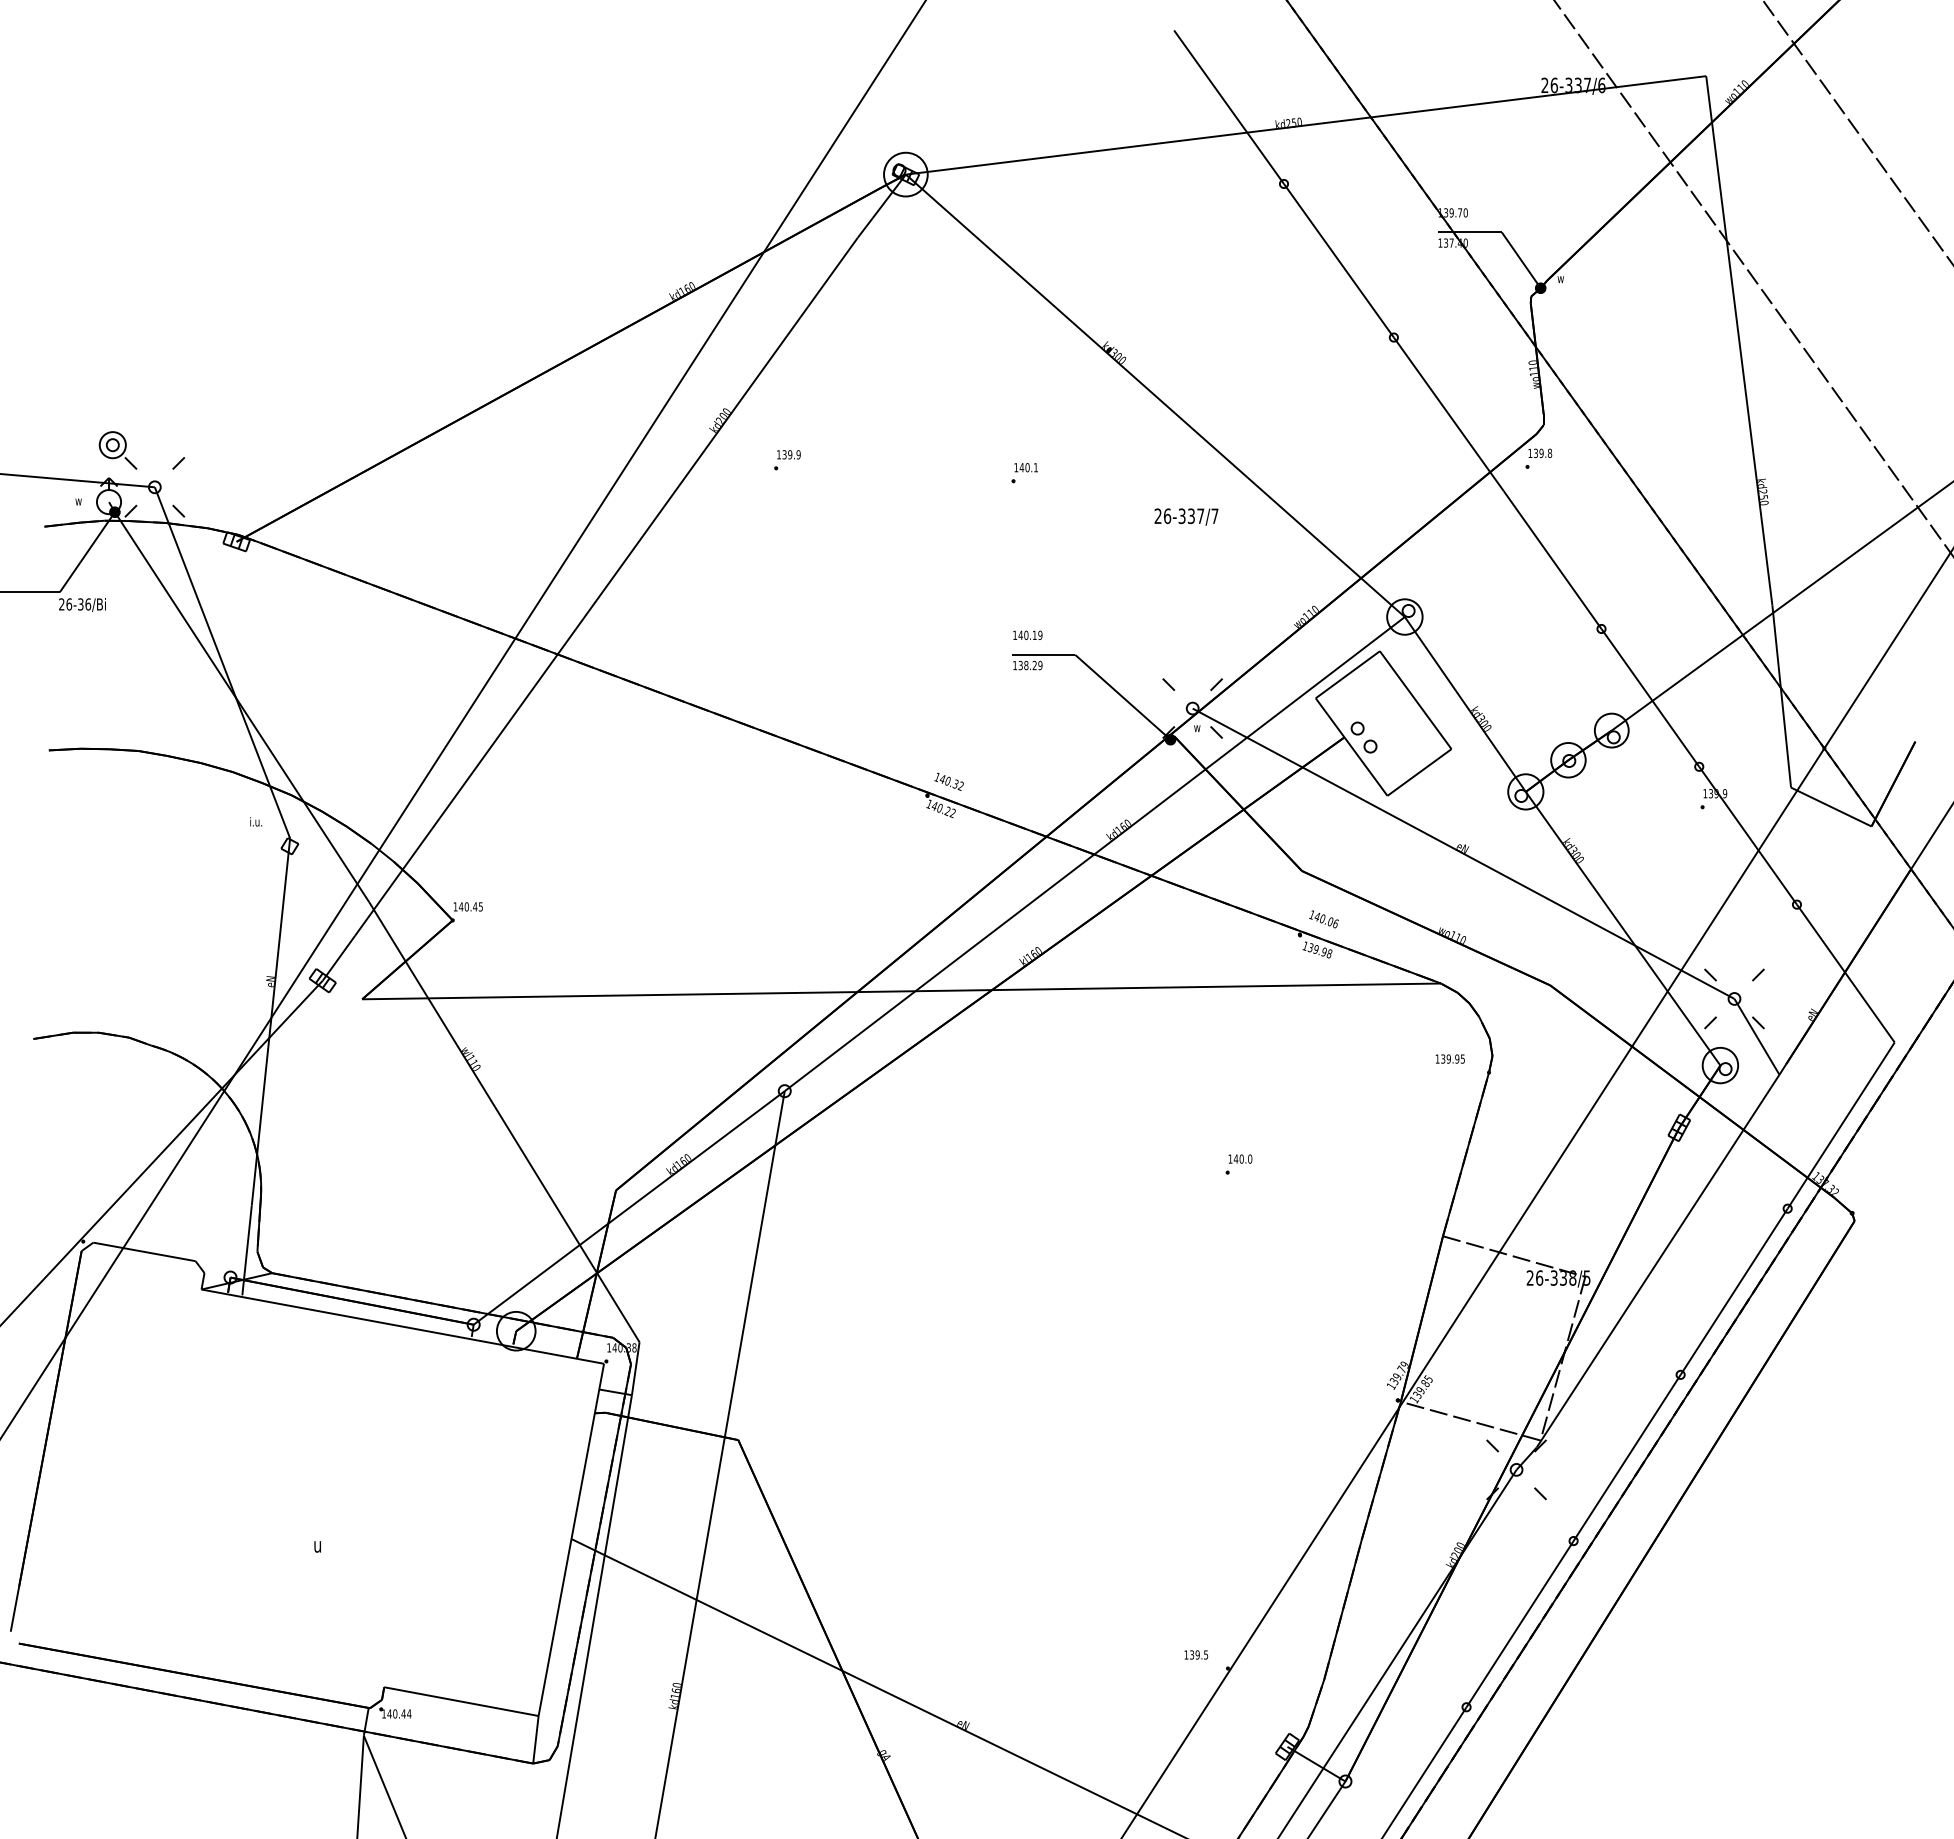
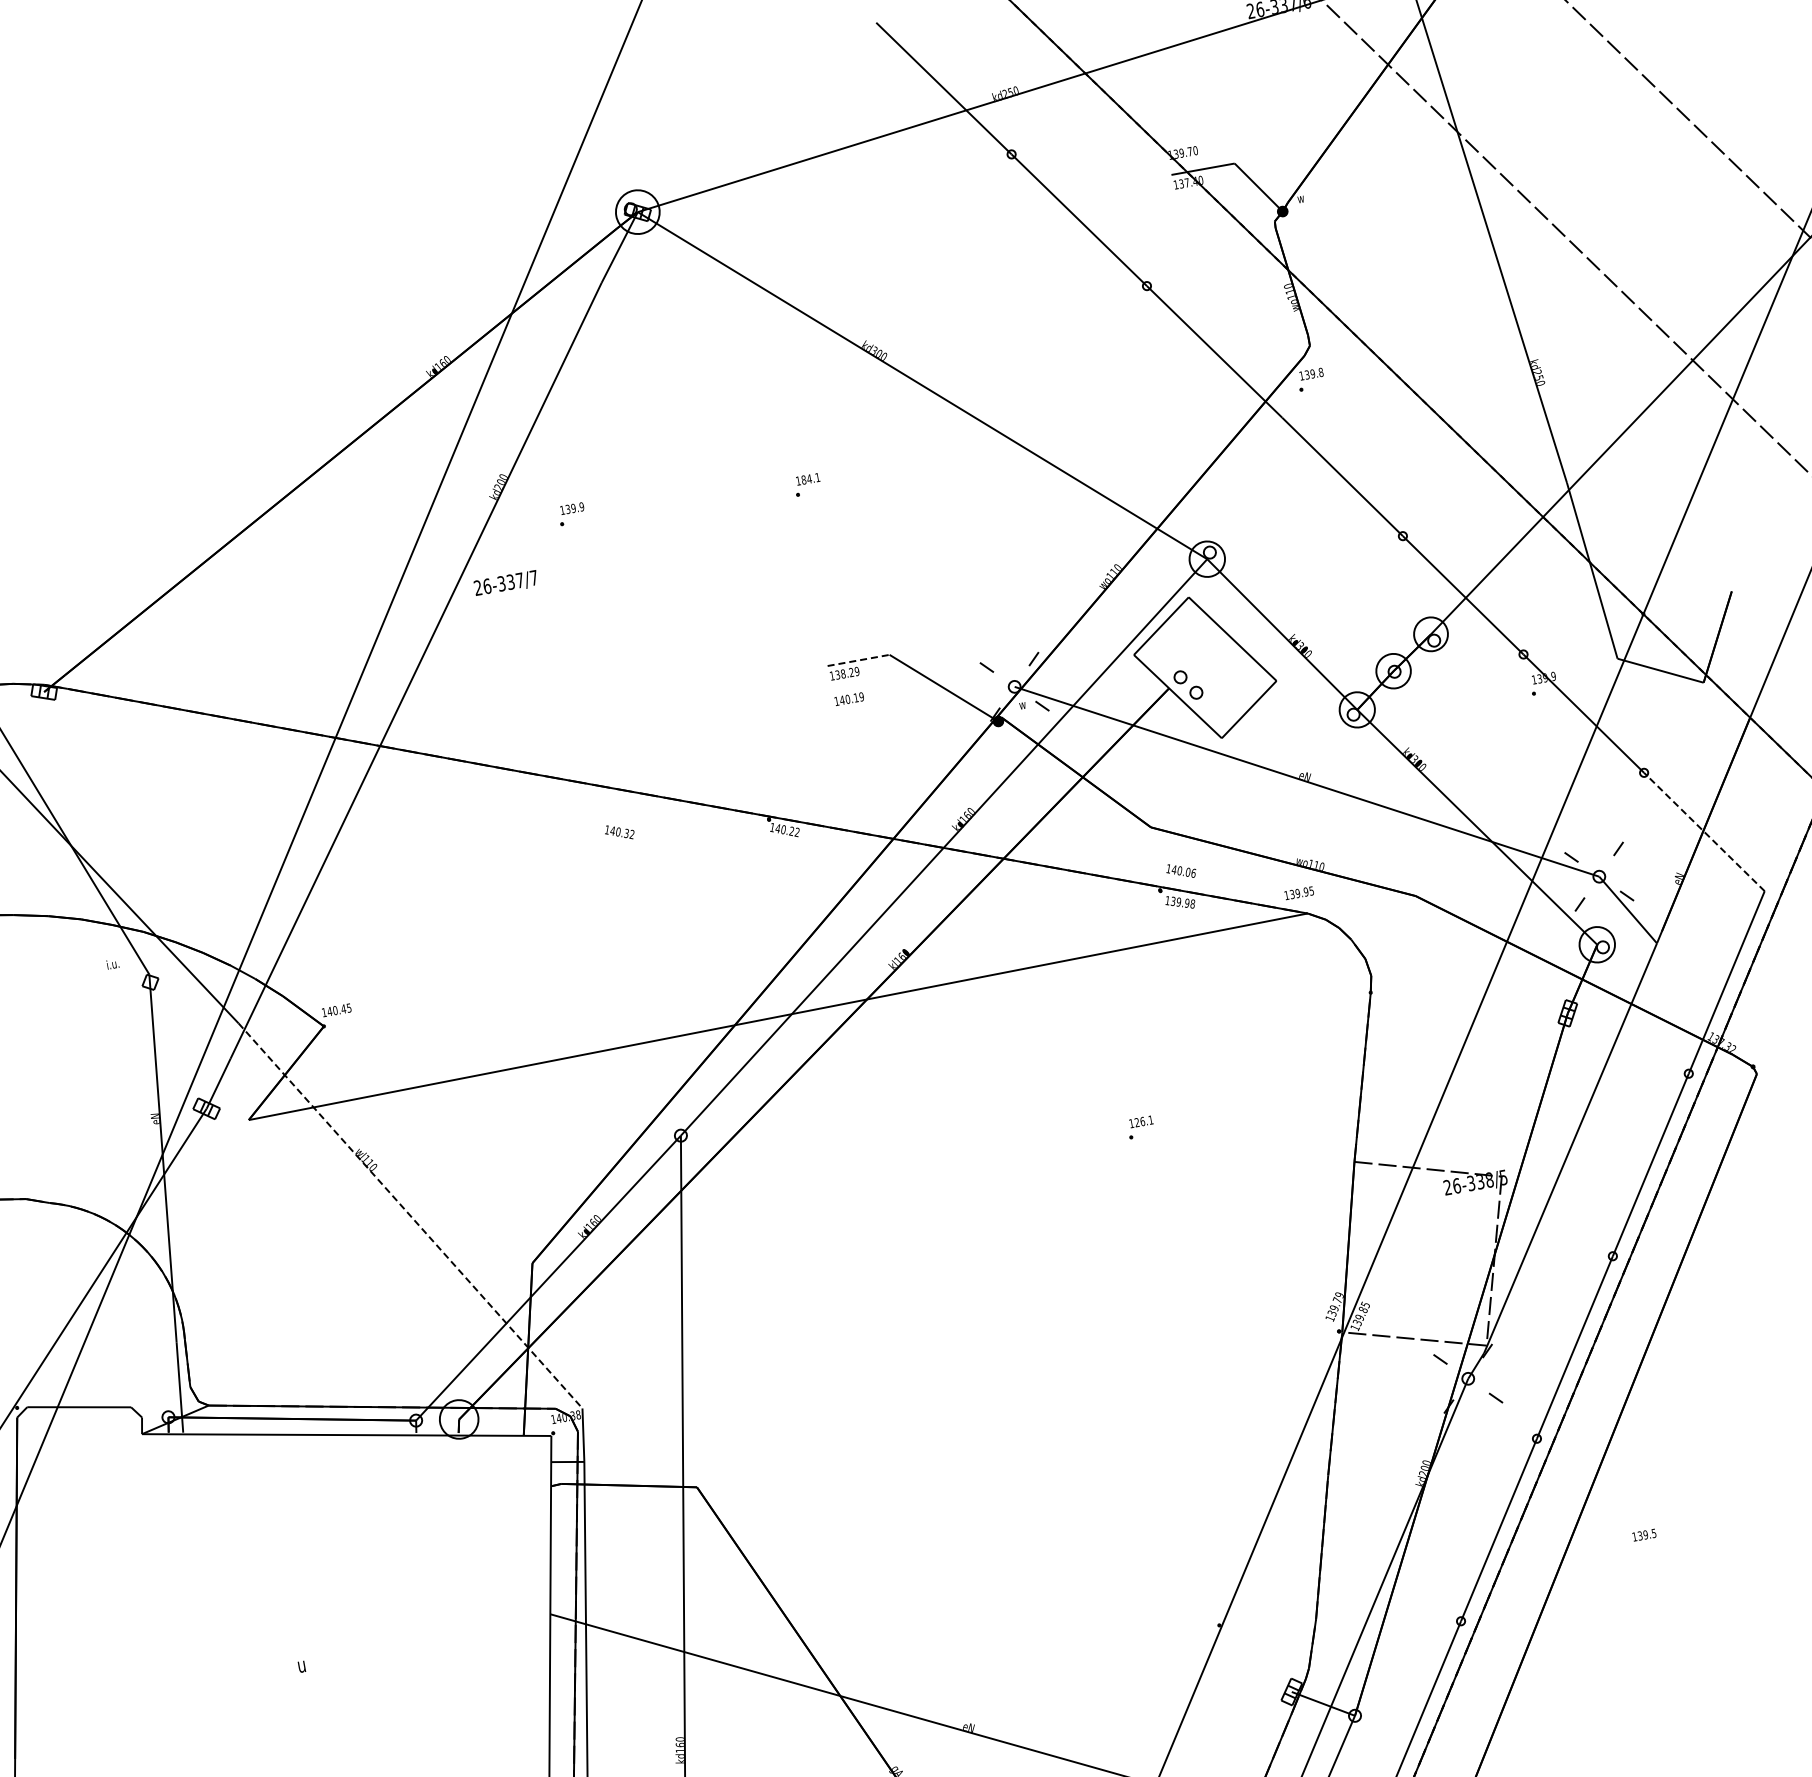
text: (1024, 467) -> (806, 479), 140.1 -> 184.1
text: (1186, 516) -> (506, 583), moved
text: (1027, 634) -> (848, 698), moved
line: (1044, 654) -> (859, 659), solid -> dashed
text: (948, 781) -> (618, 832), moved
line: (1845, 973) -> (1704, 832), solid -> dashed
text: (1449, 1058) -> (1298, 892), moved
line: (504, 1122) -> (410, 1216), solid -> dashed
text: (1242, 1158) -> (1143, 1120), 140.0 -> 126.1
text: (1196, 1654) -> (1644, 1534), moved

